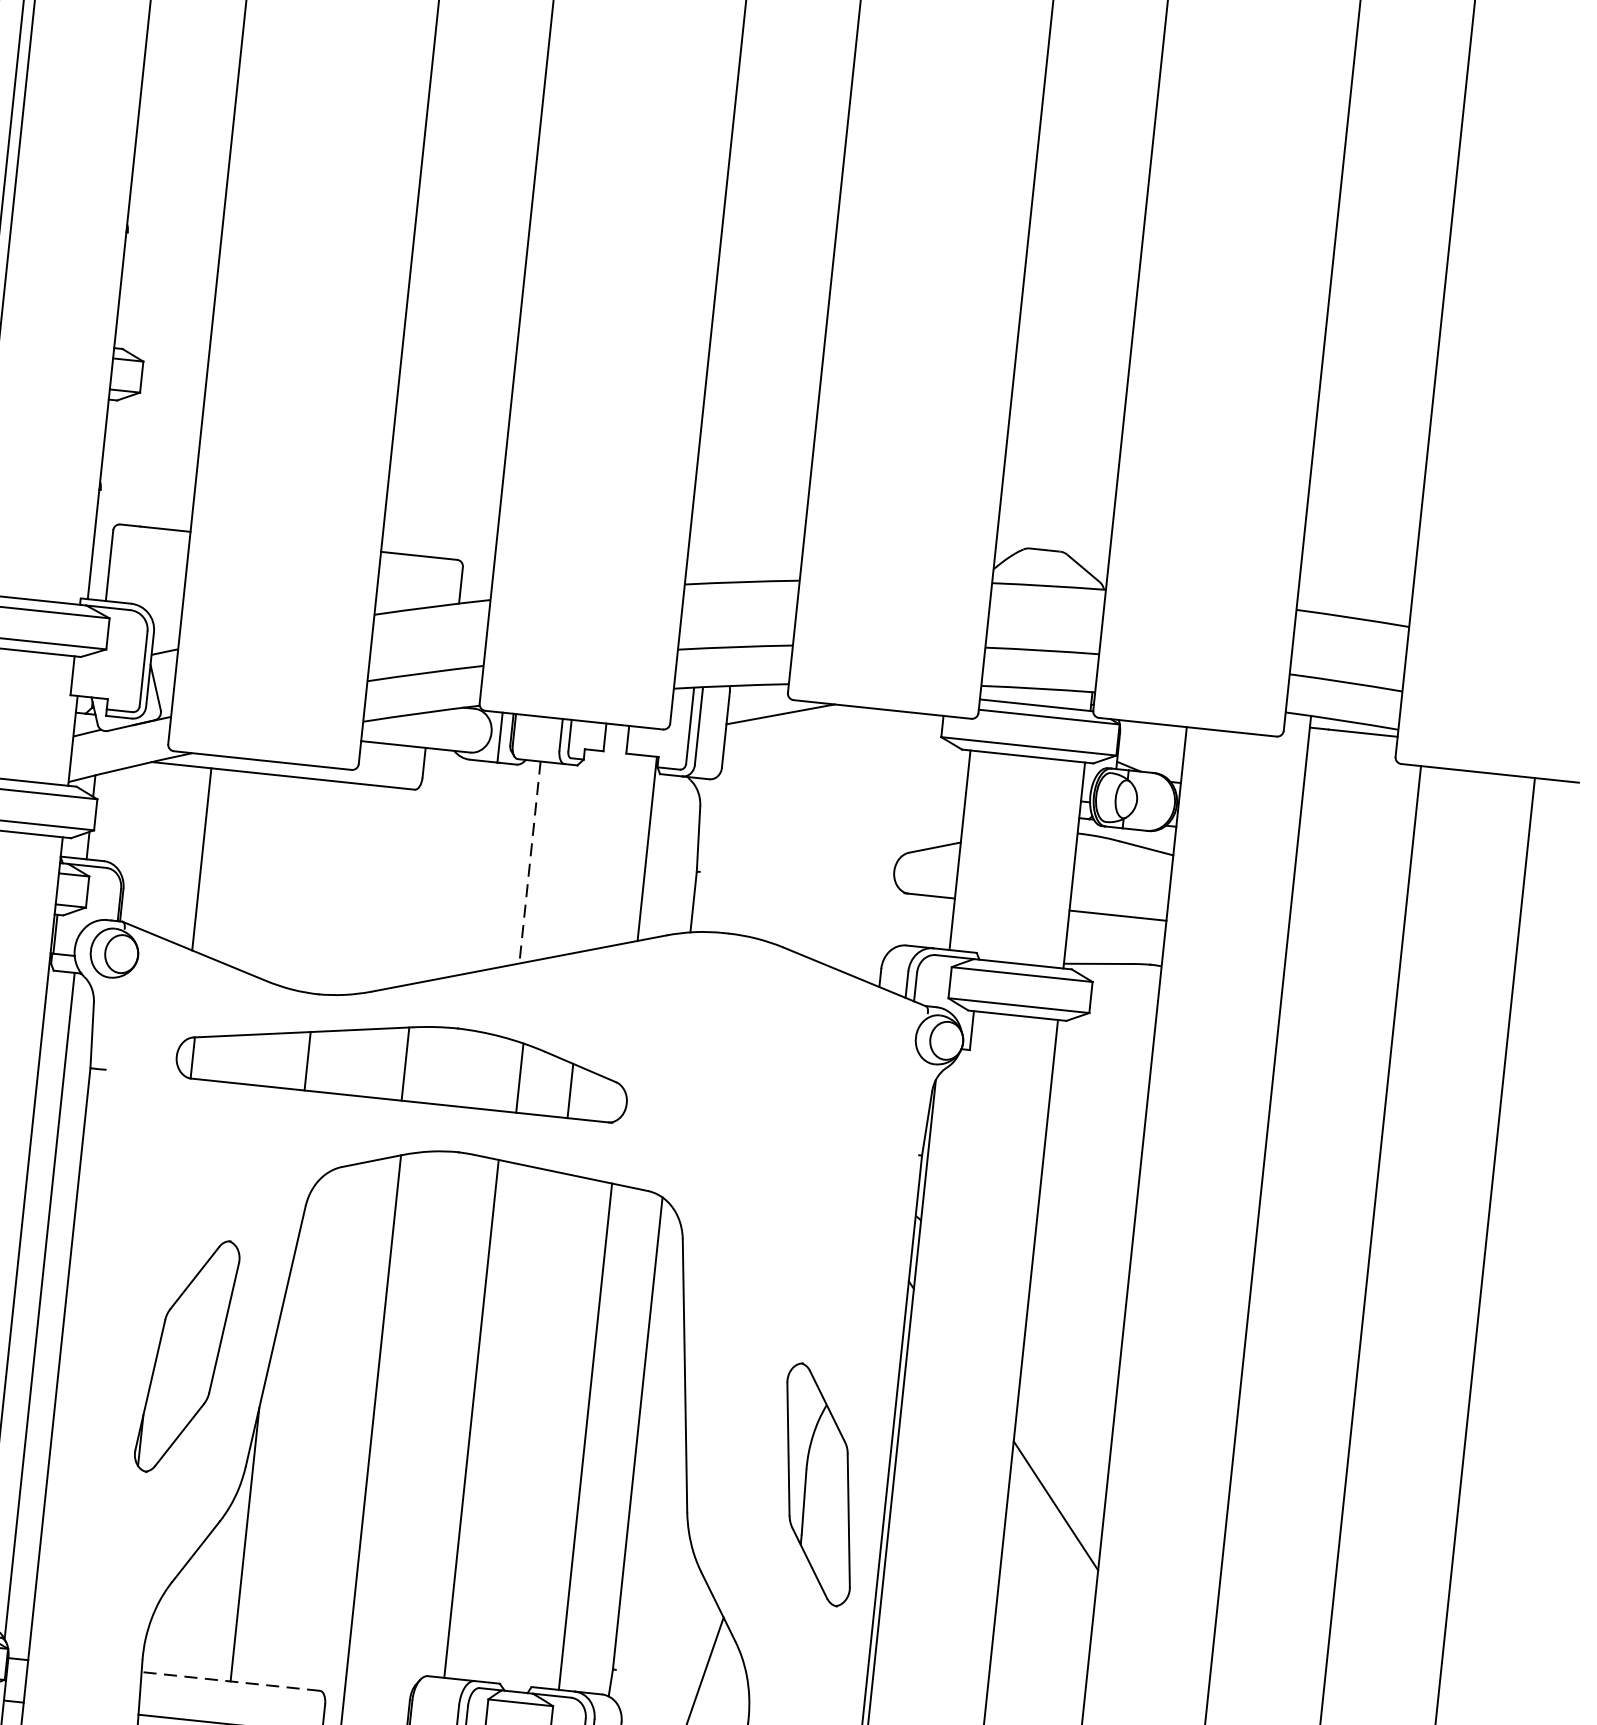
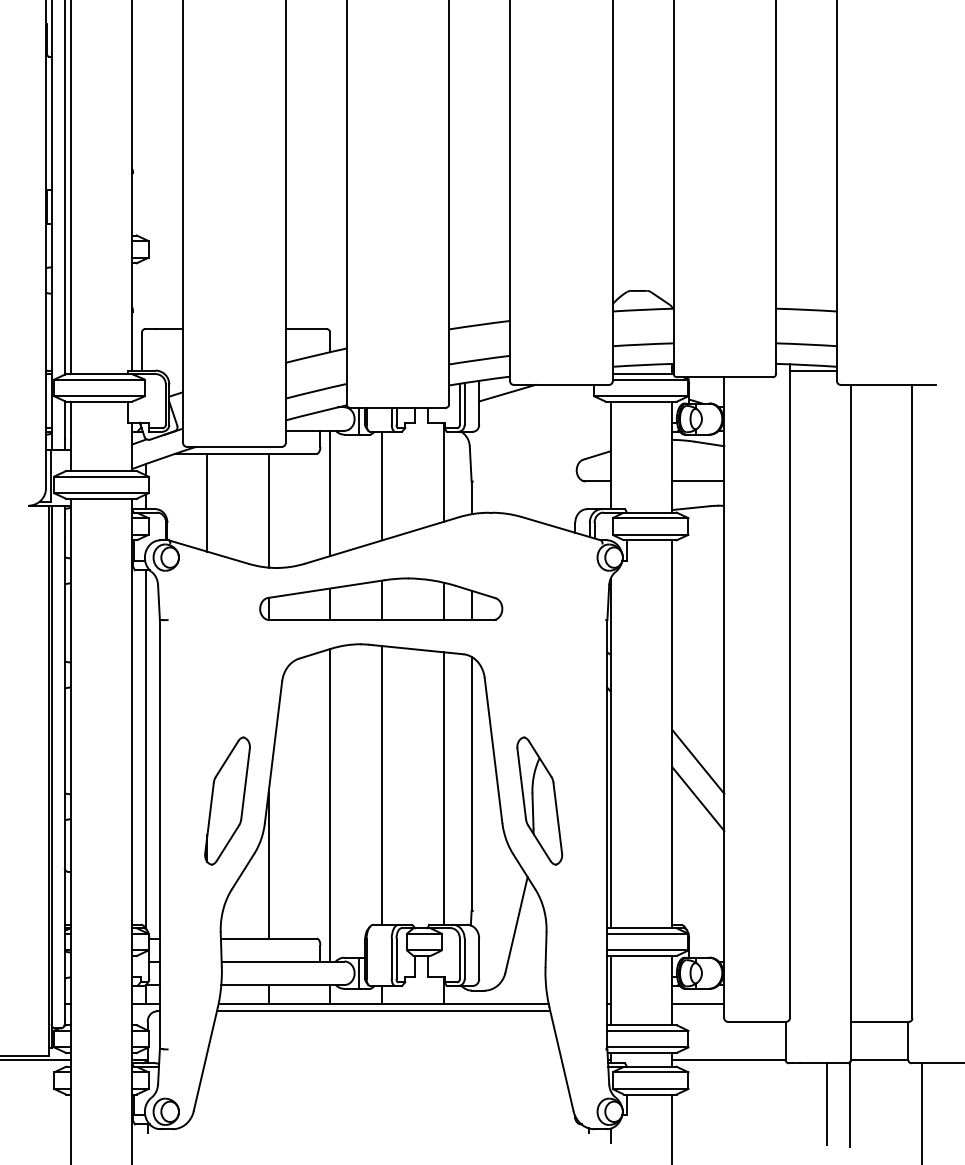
line: (530, 863) -> (382, 486), dashed -> solid
line: (432, 866) -> (330, 493), added
line: (313, 885) -> (268, 510), added
part: (404, 1060) -> (381, 598), moved
part: (187, 1355) -> (227, 800), moved
line: (1063, 1436) -> (698, 761), added
part: (818, 1483) -> (539, 800), moved
line: (230, 1681) -> (268, 938), dashed -> solid

